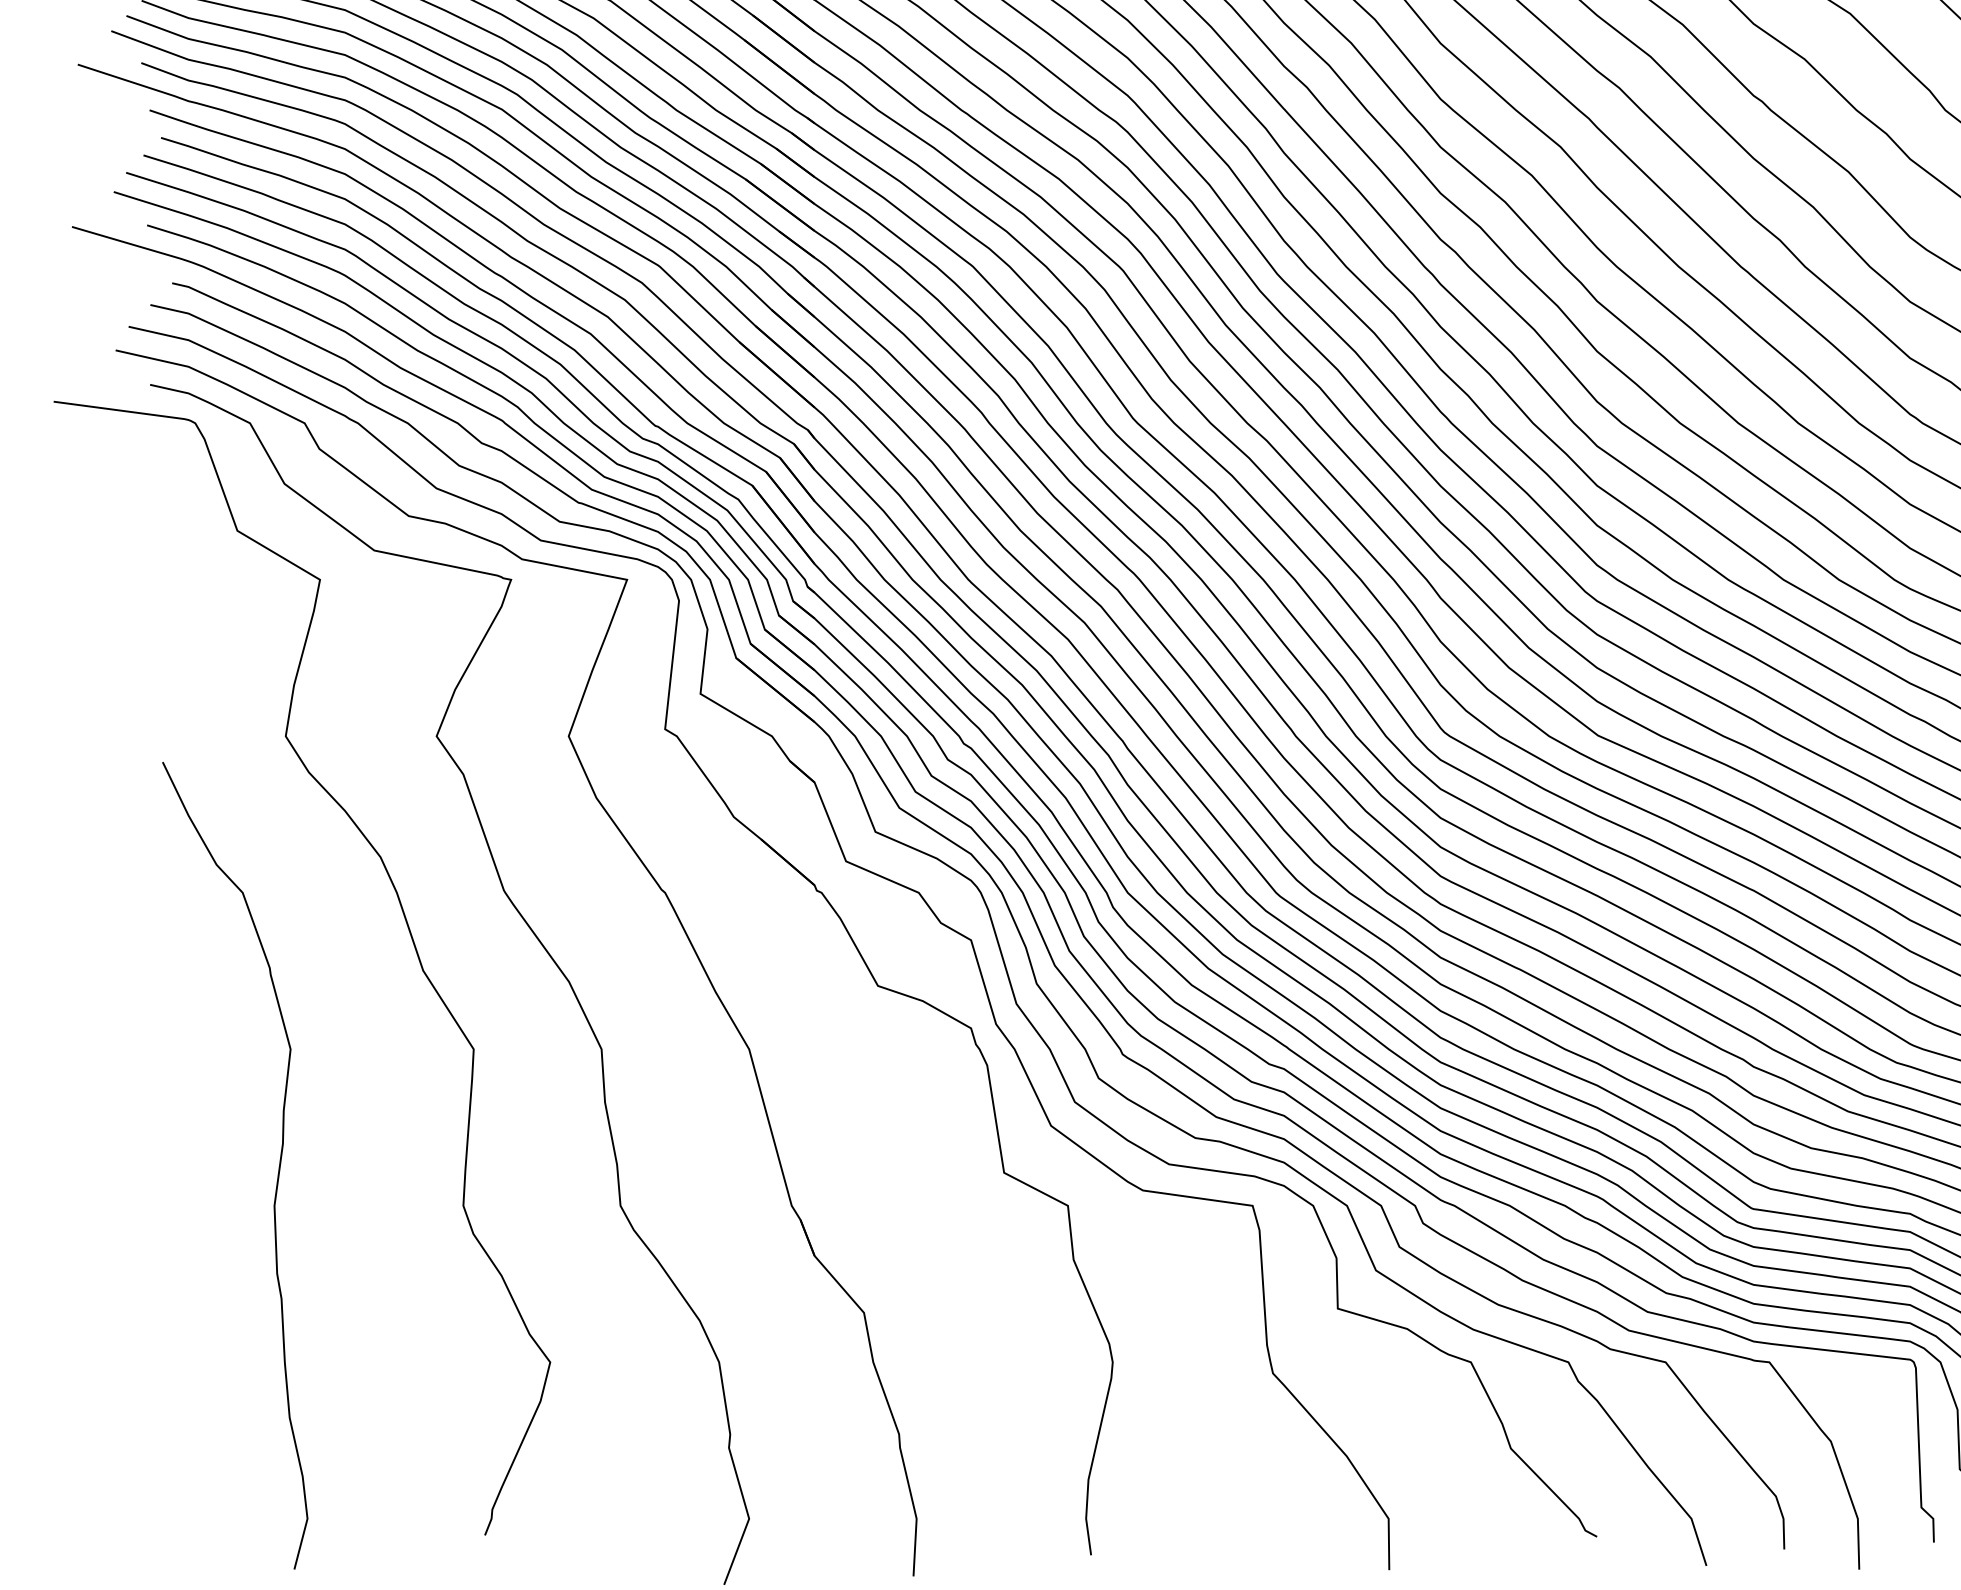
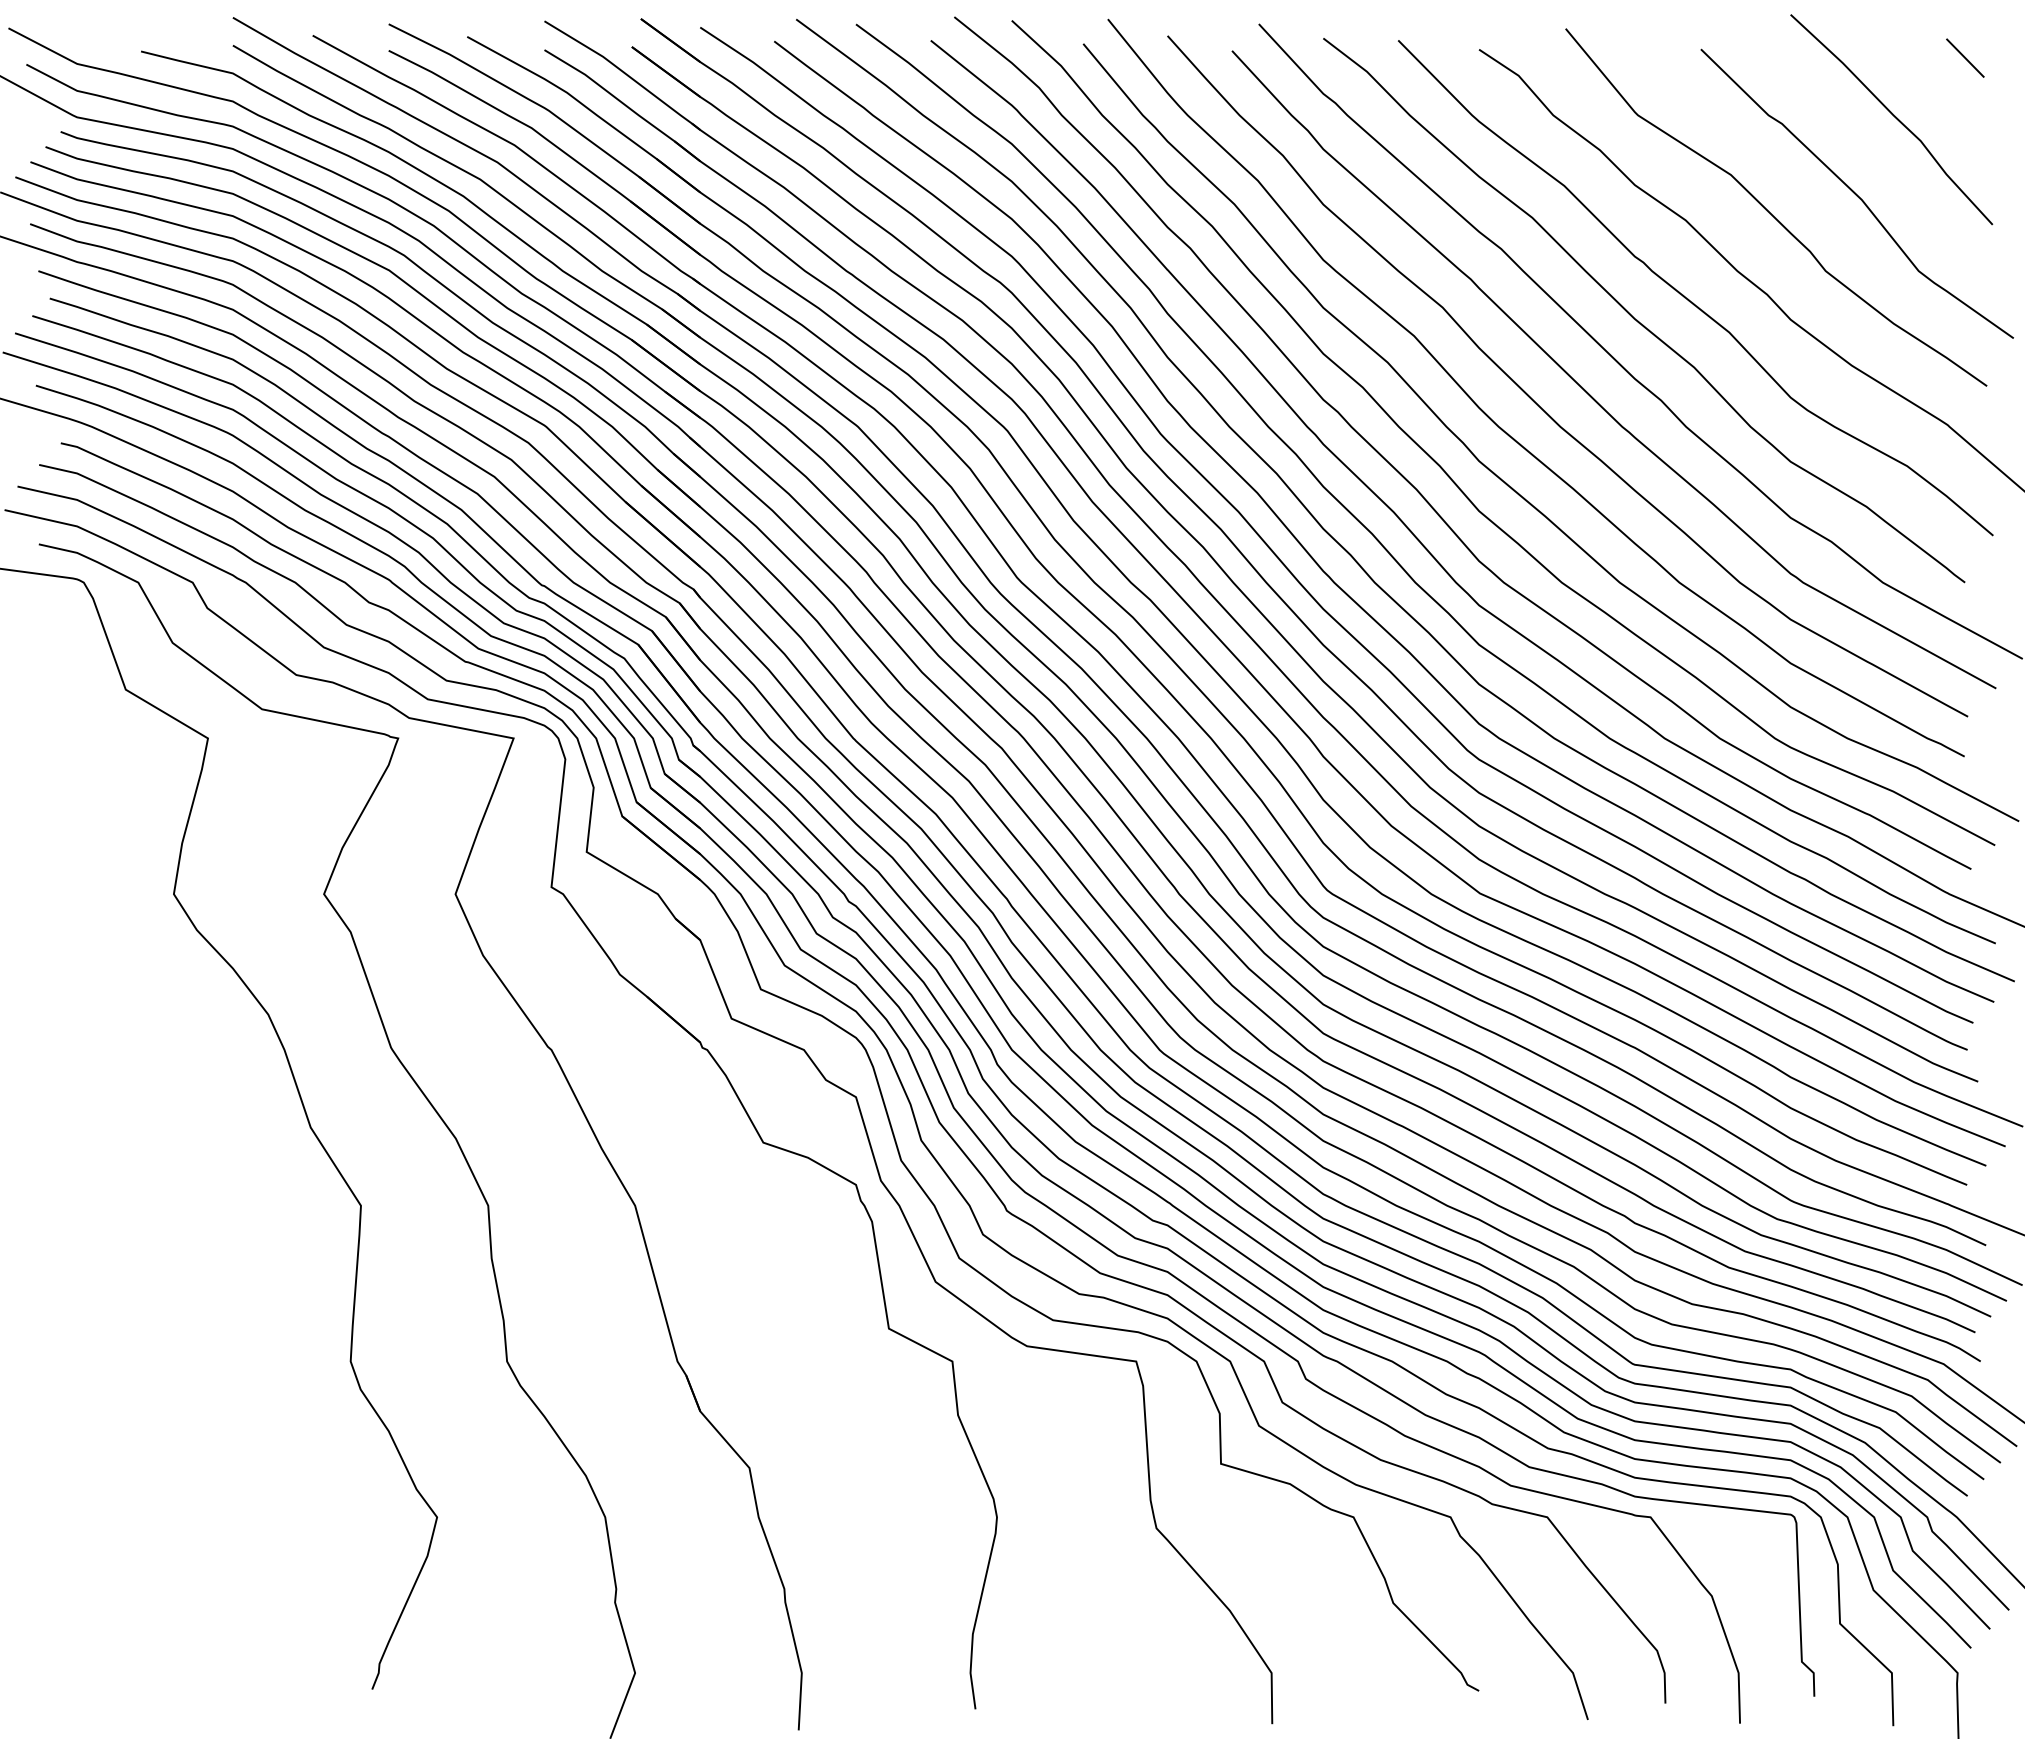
curve: (278, 1168) -> (166, 1324), removed

